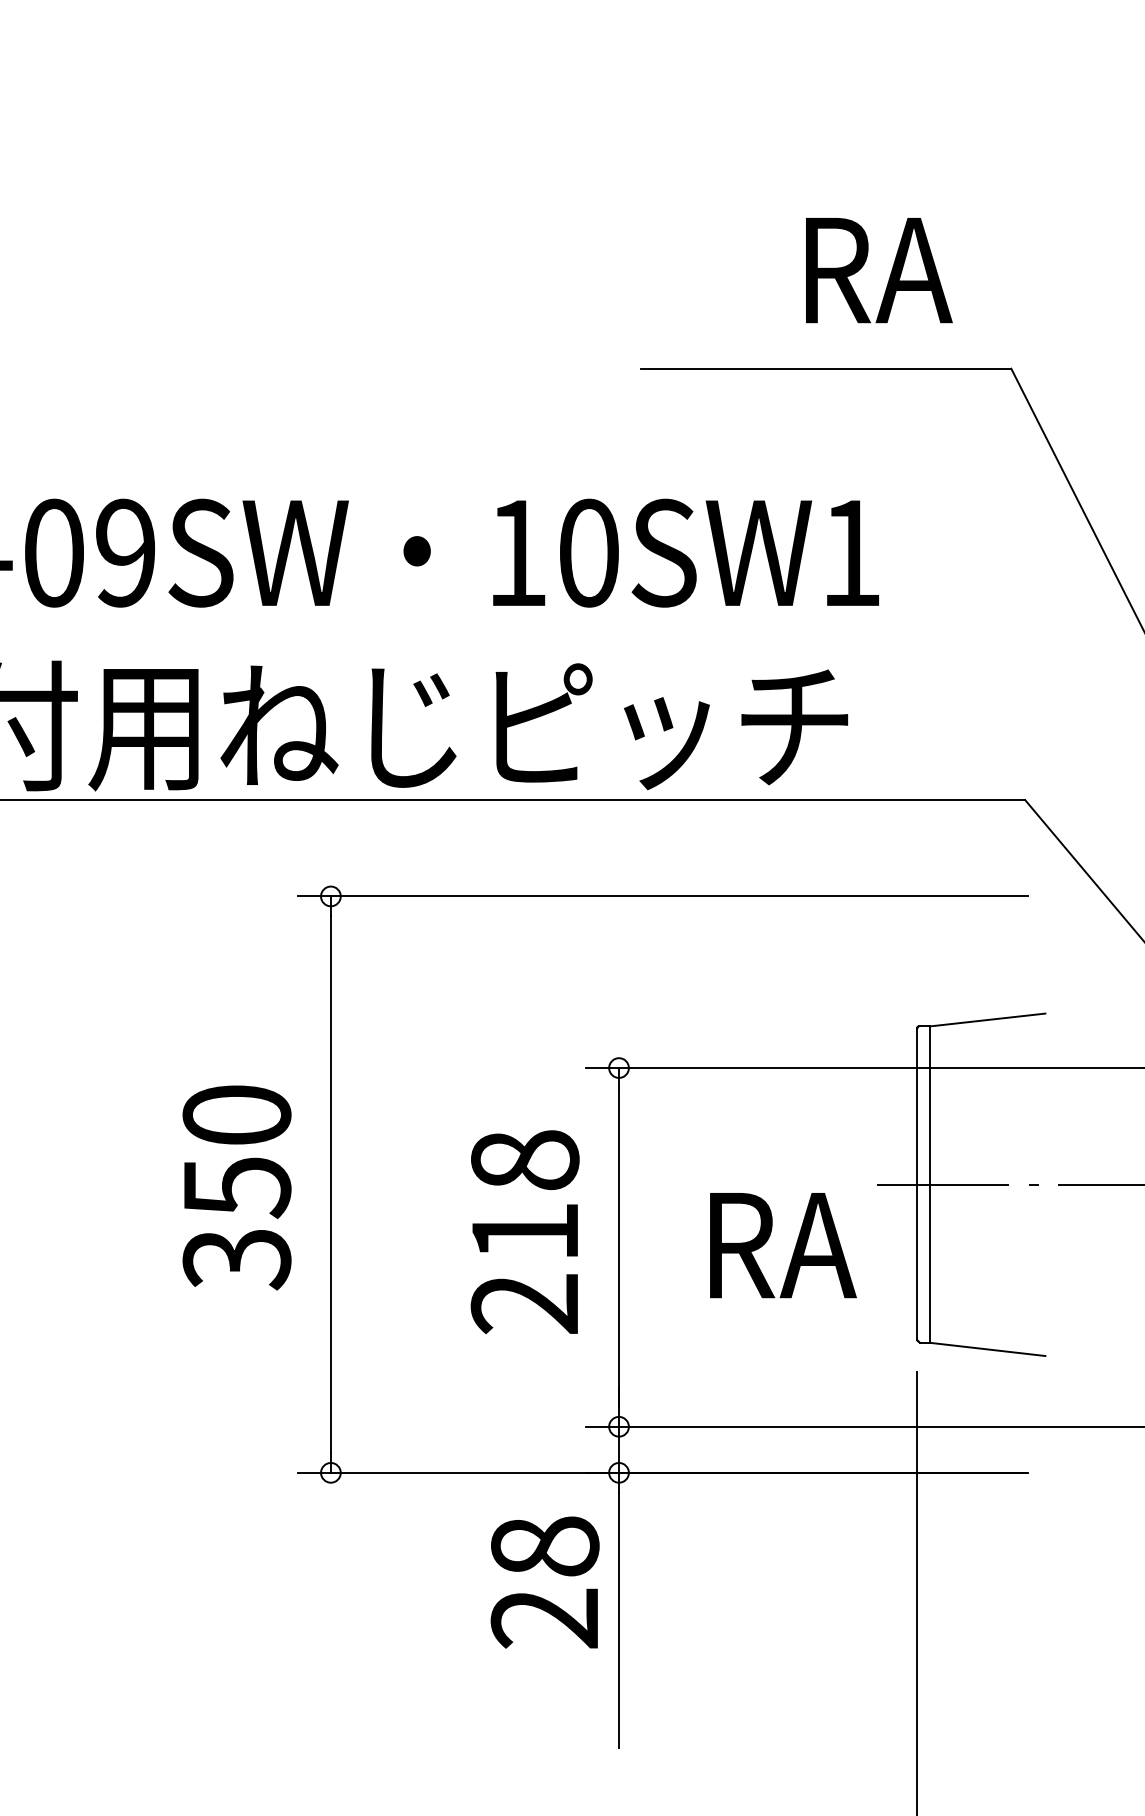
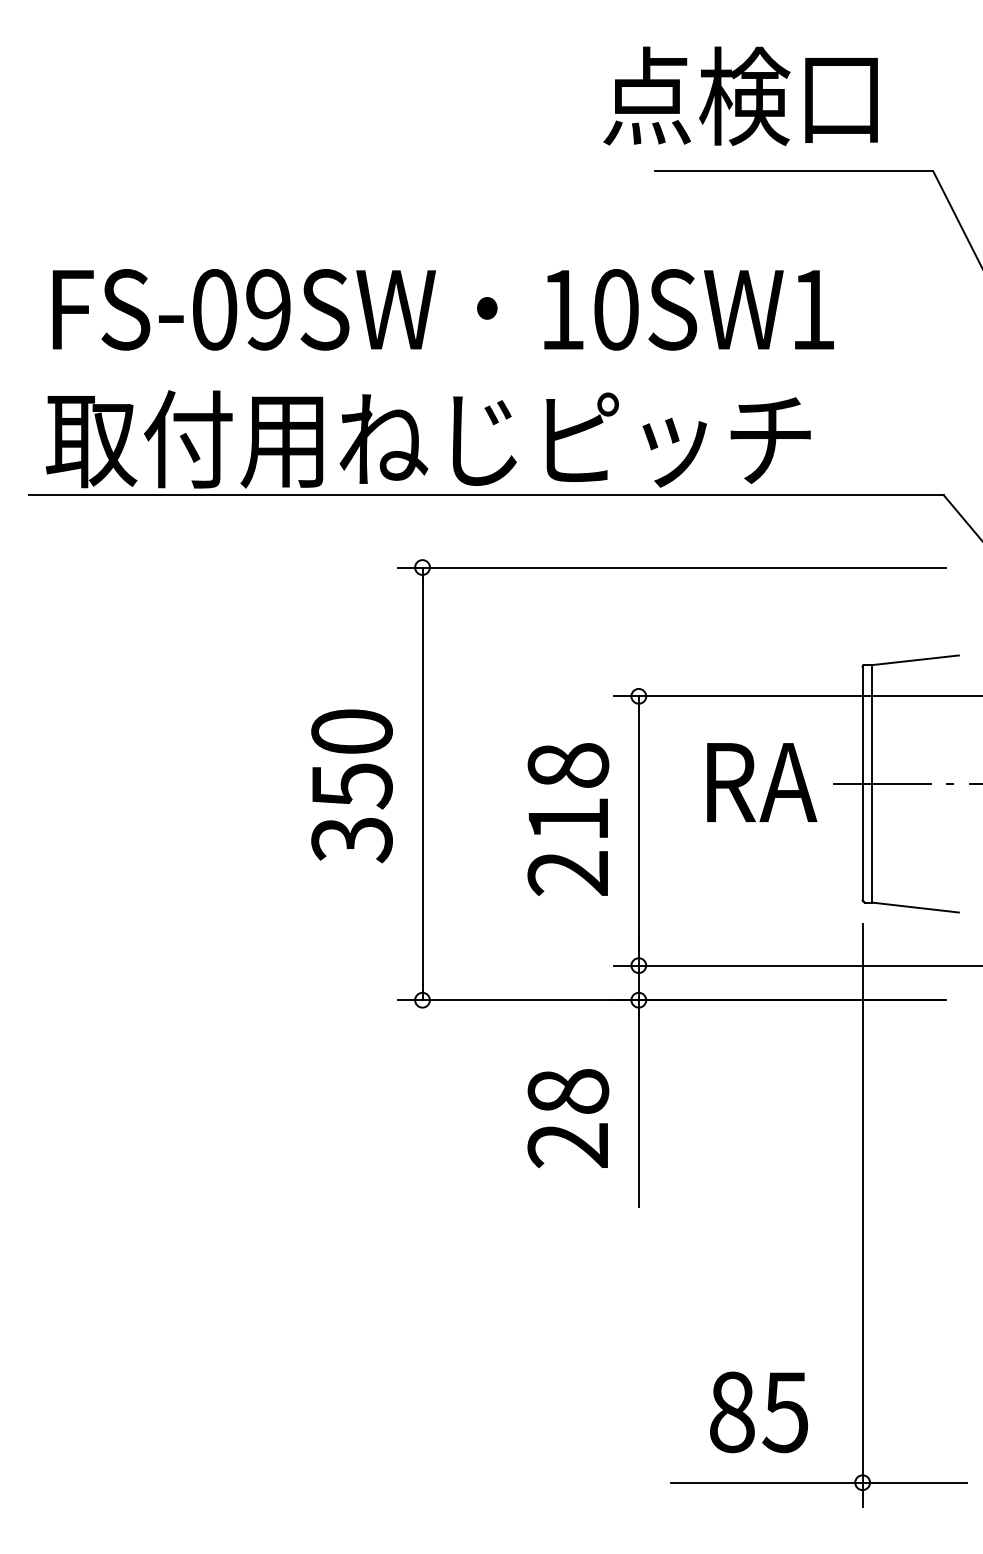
text: (762, 268) -> (746, 96), RA -> 点検口
text: (783, 1245) -> (762, 782), moved
text: (545, 1582) -> (568, 1118), moved

